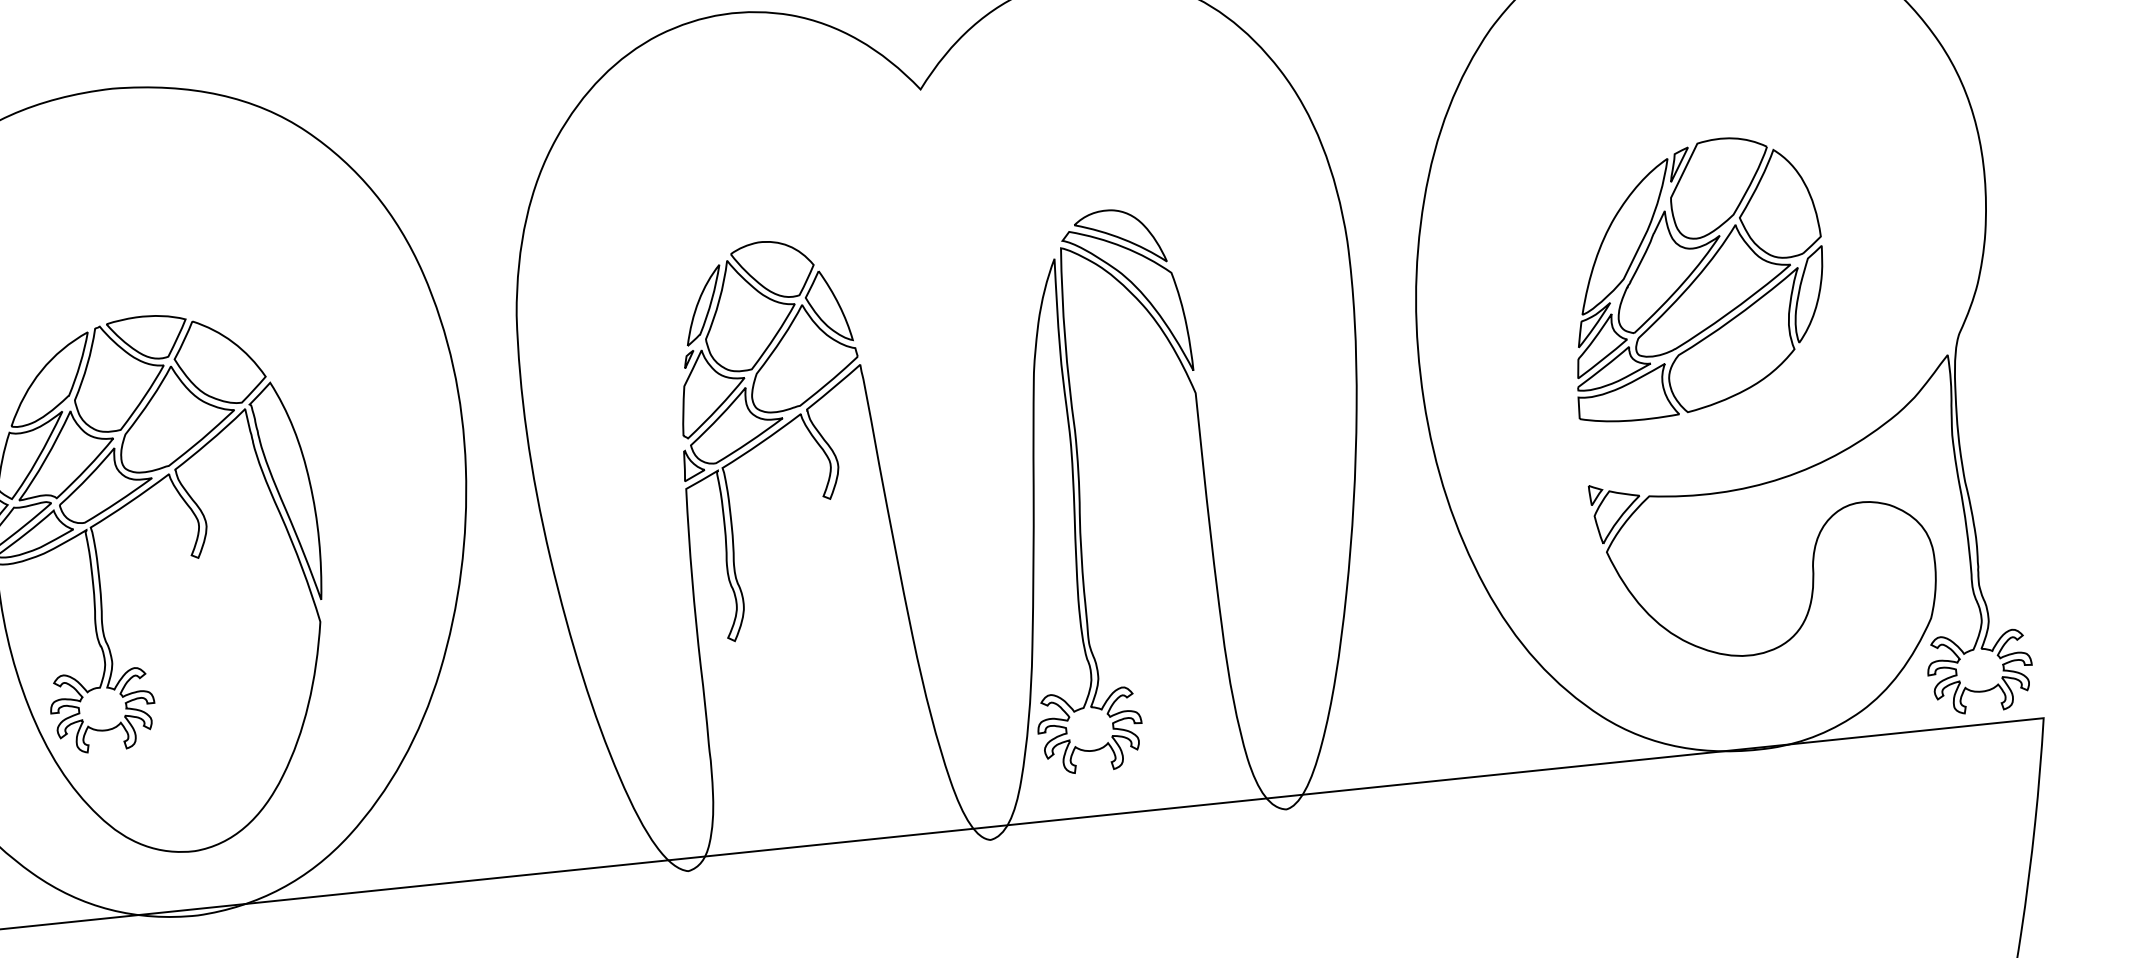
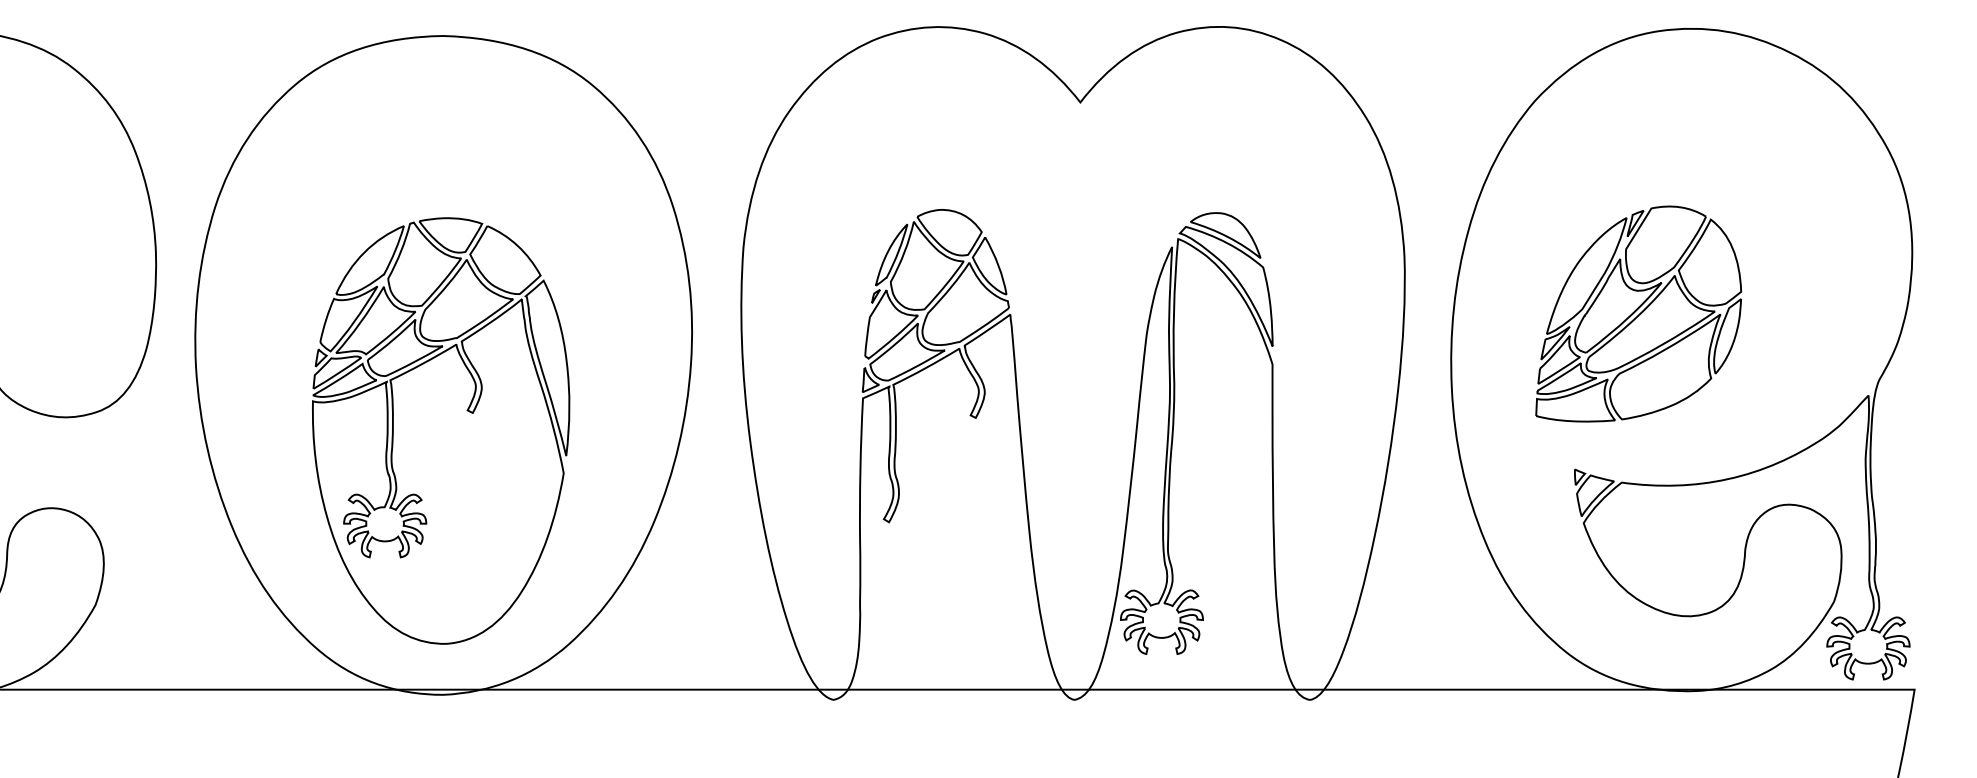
part: (1694, 277) -> (1638, 313), moved

